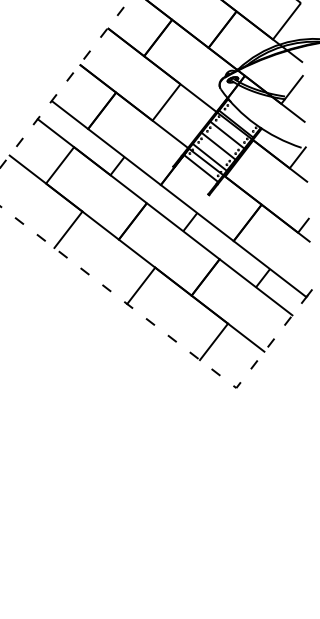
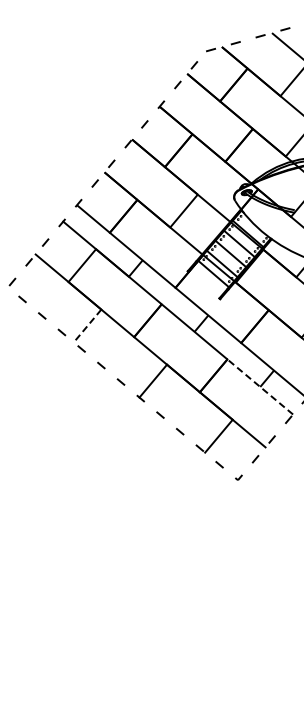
line: (68, 230) -> (87, 326), solid -> dashed
line: (256, 286) -> (260, 386), solid -> dashed

